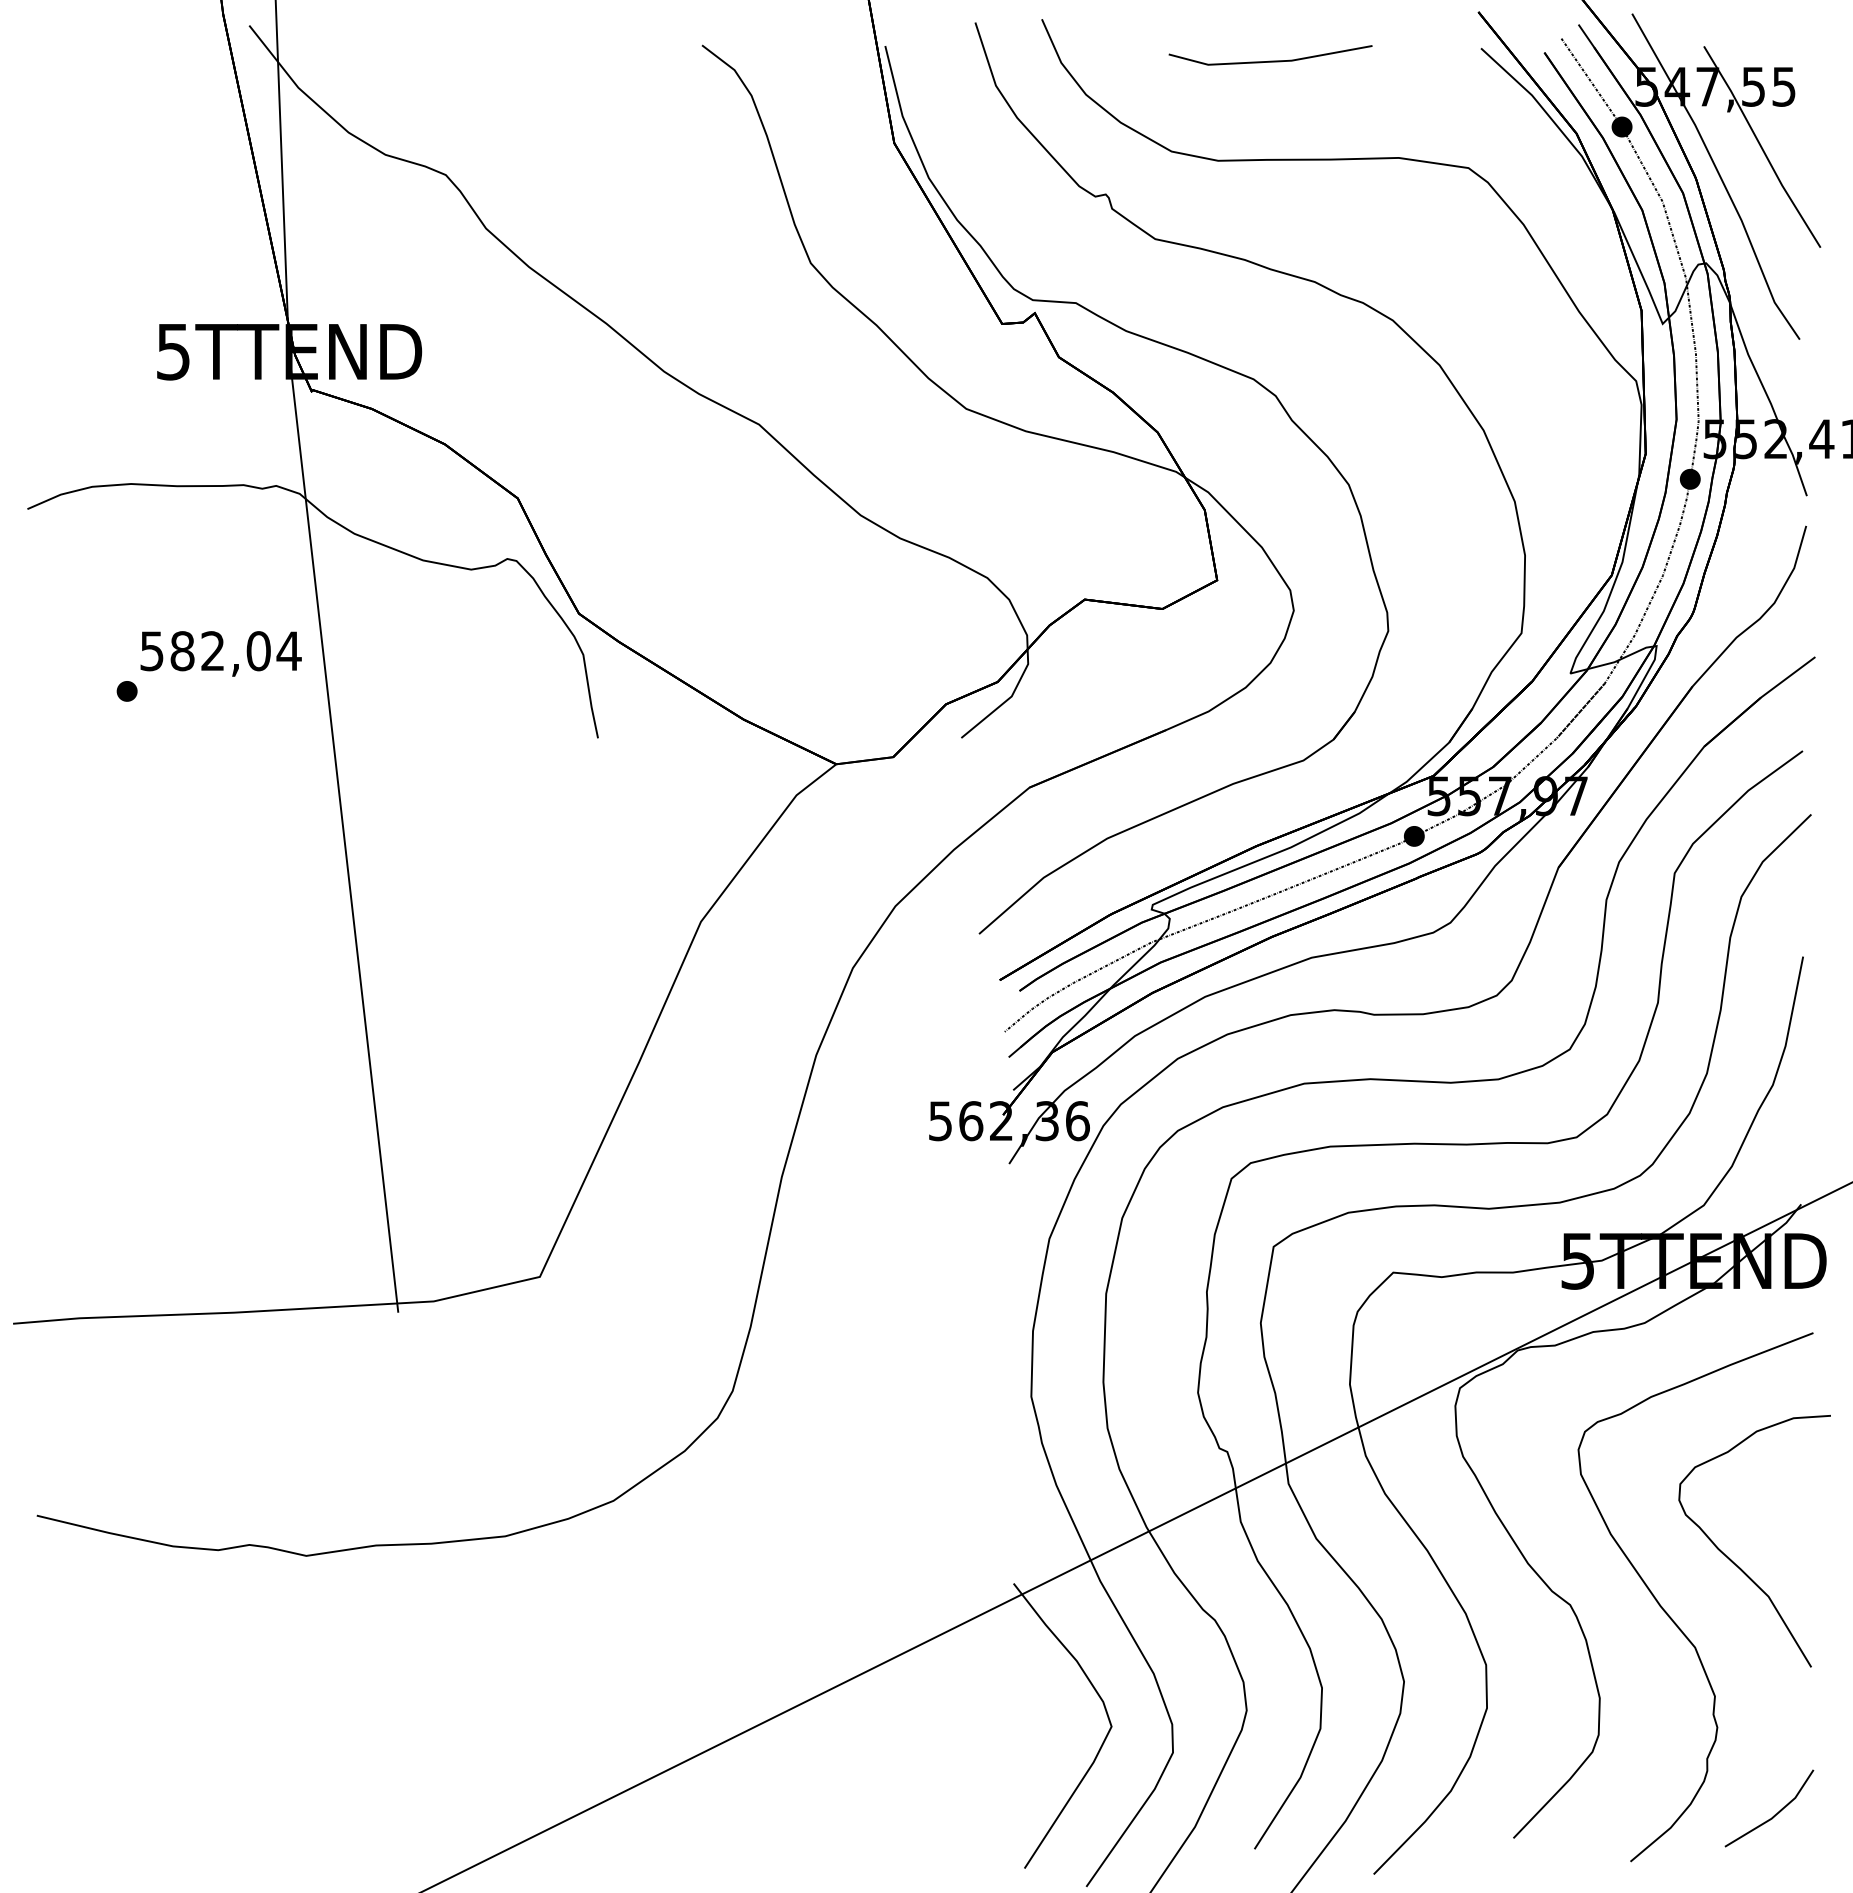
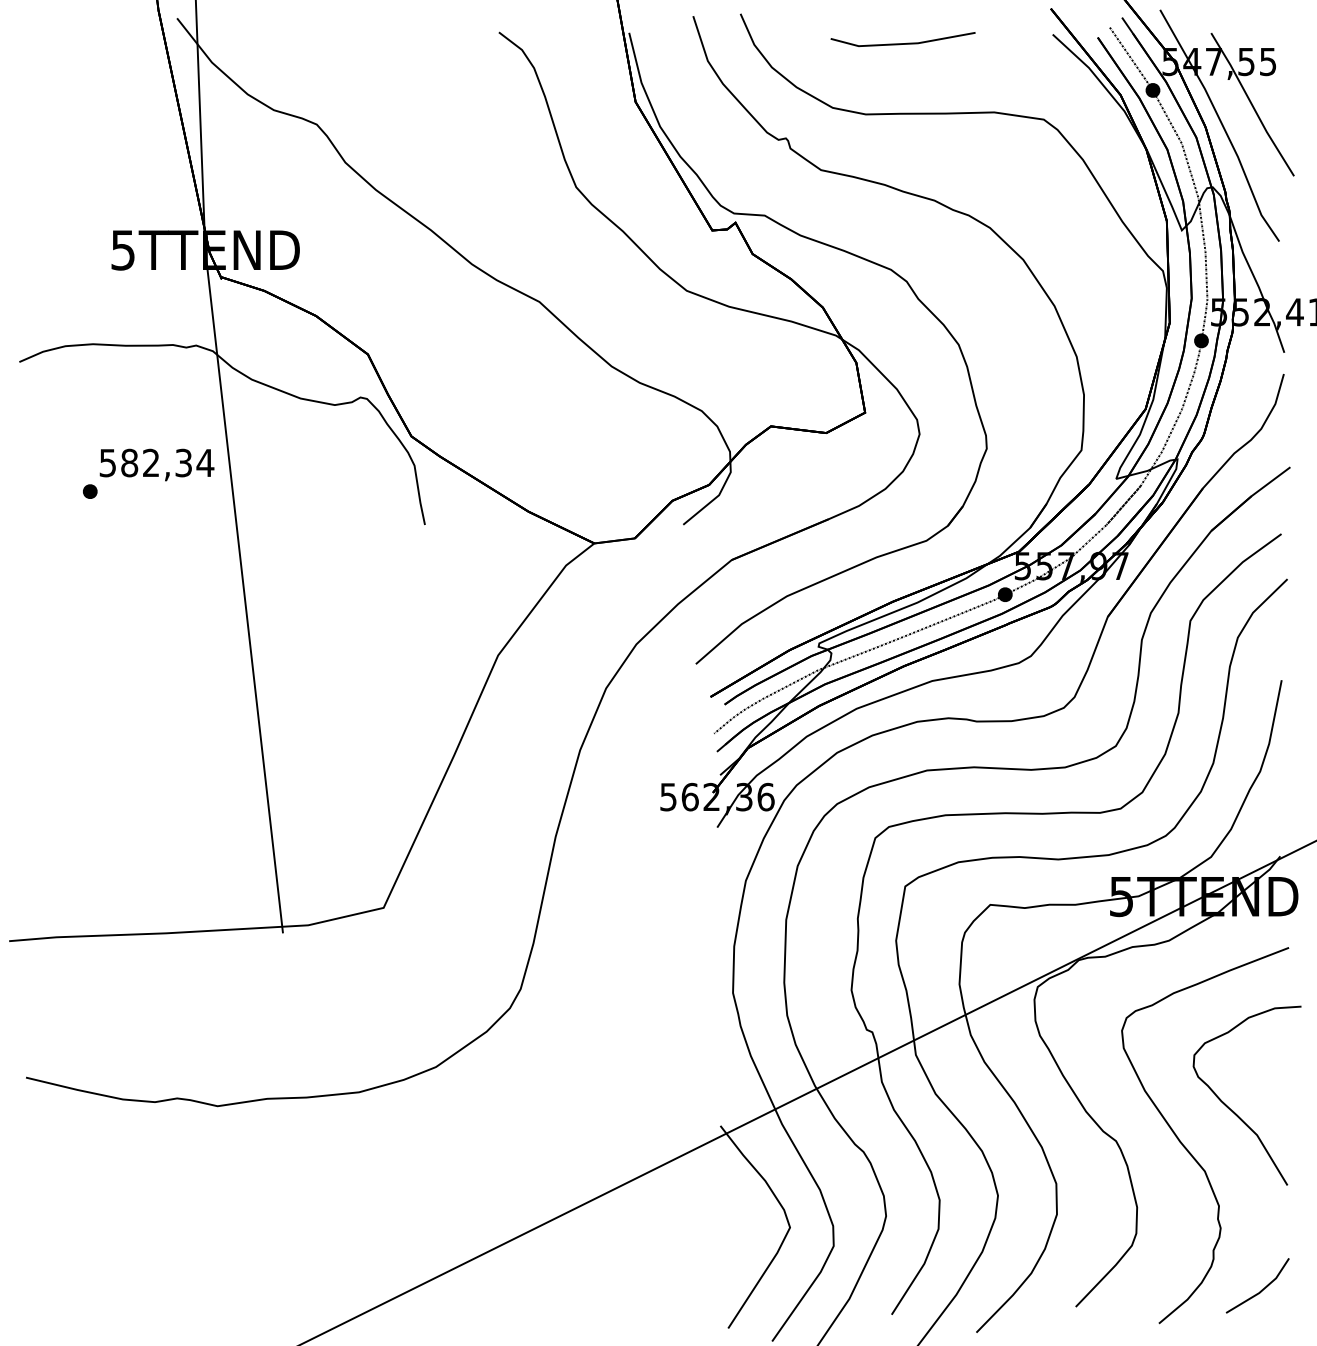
text: (258, 651) -> (183, 463), 582,04 -> 582,34

